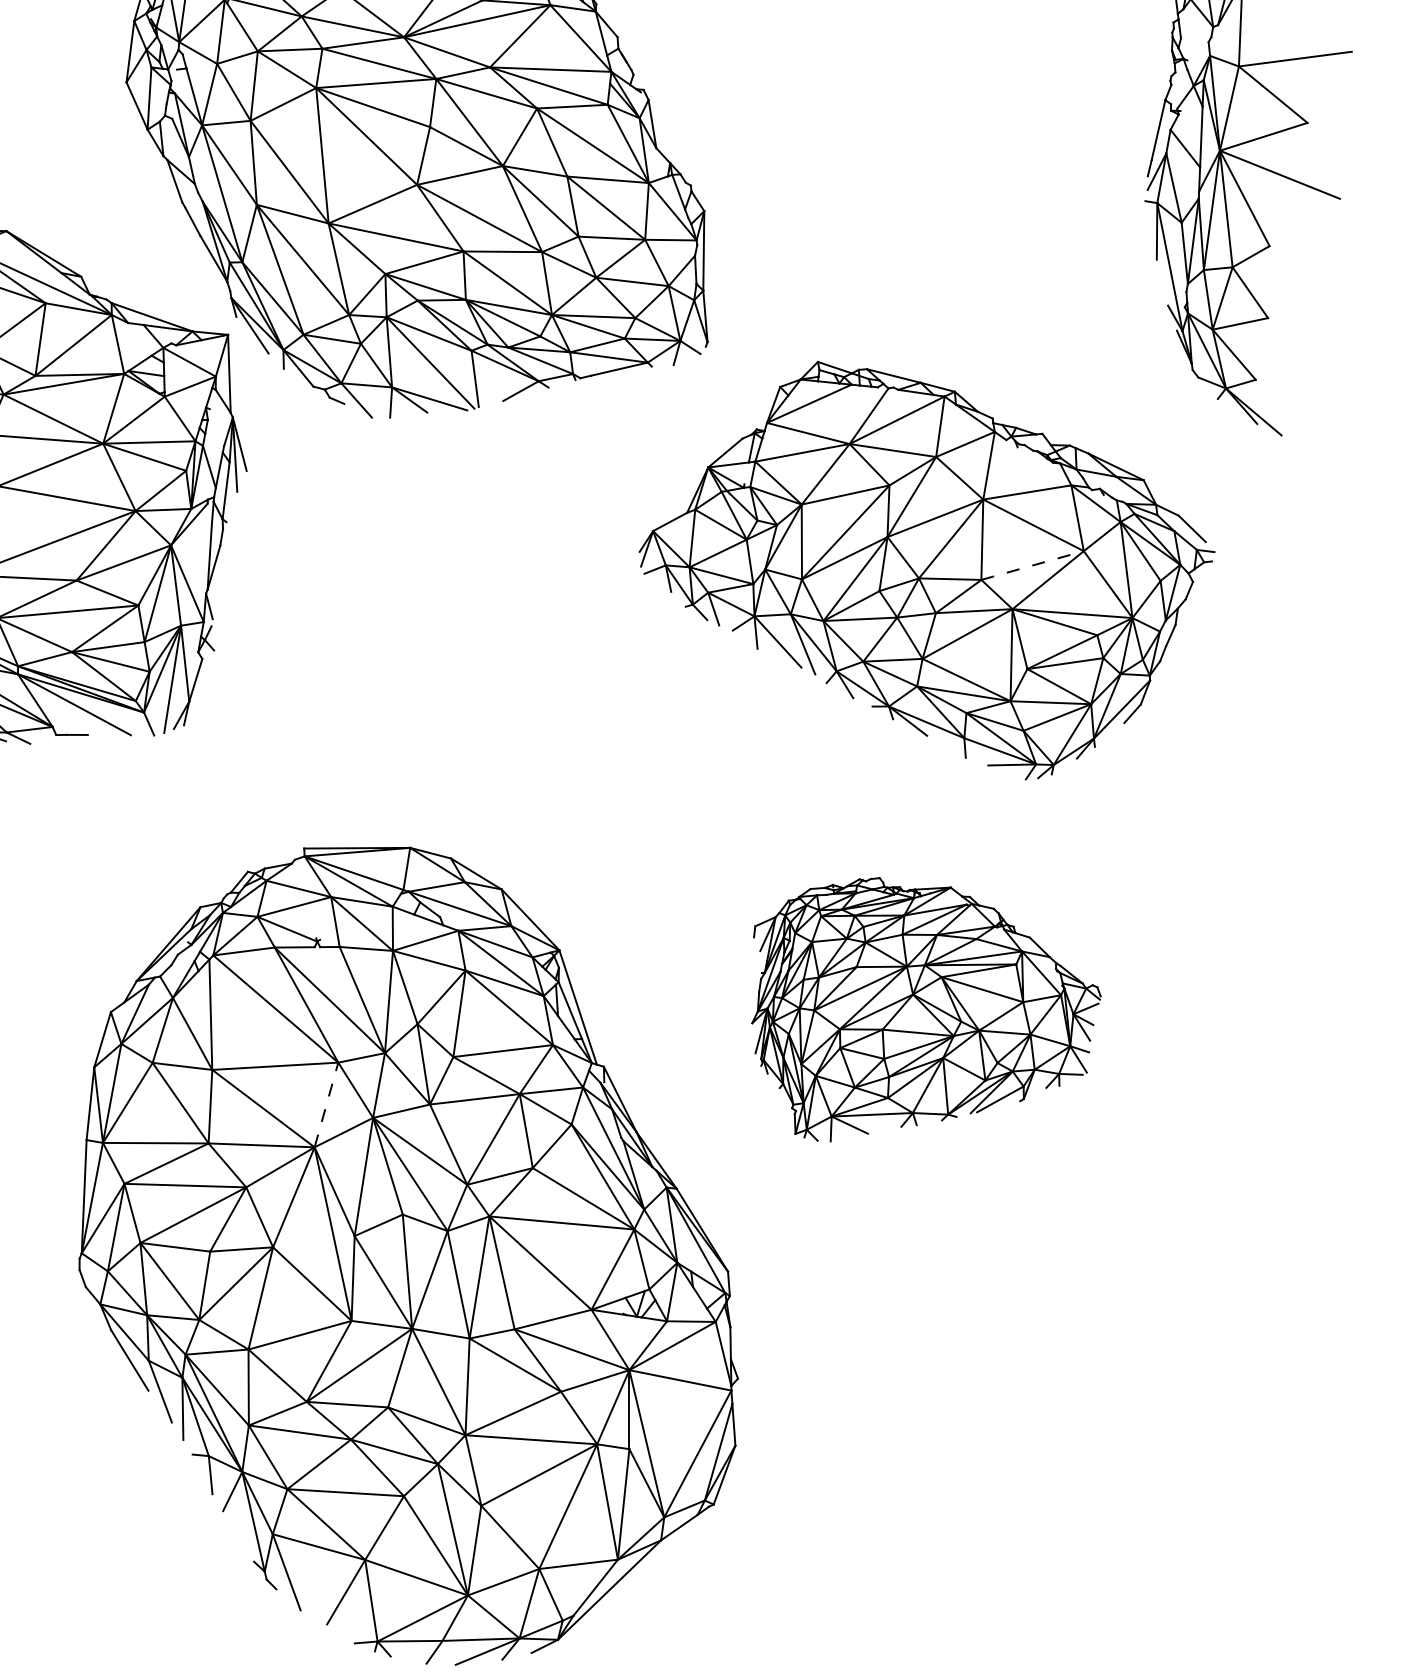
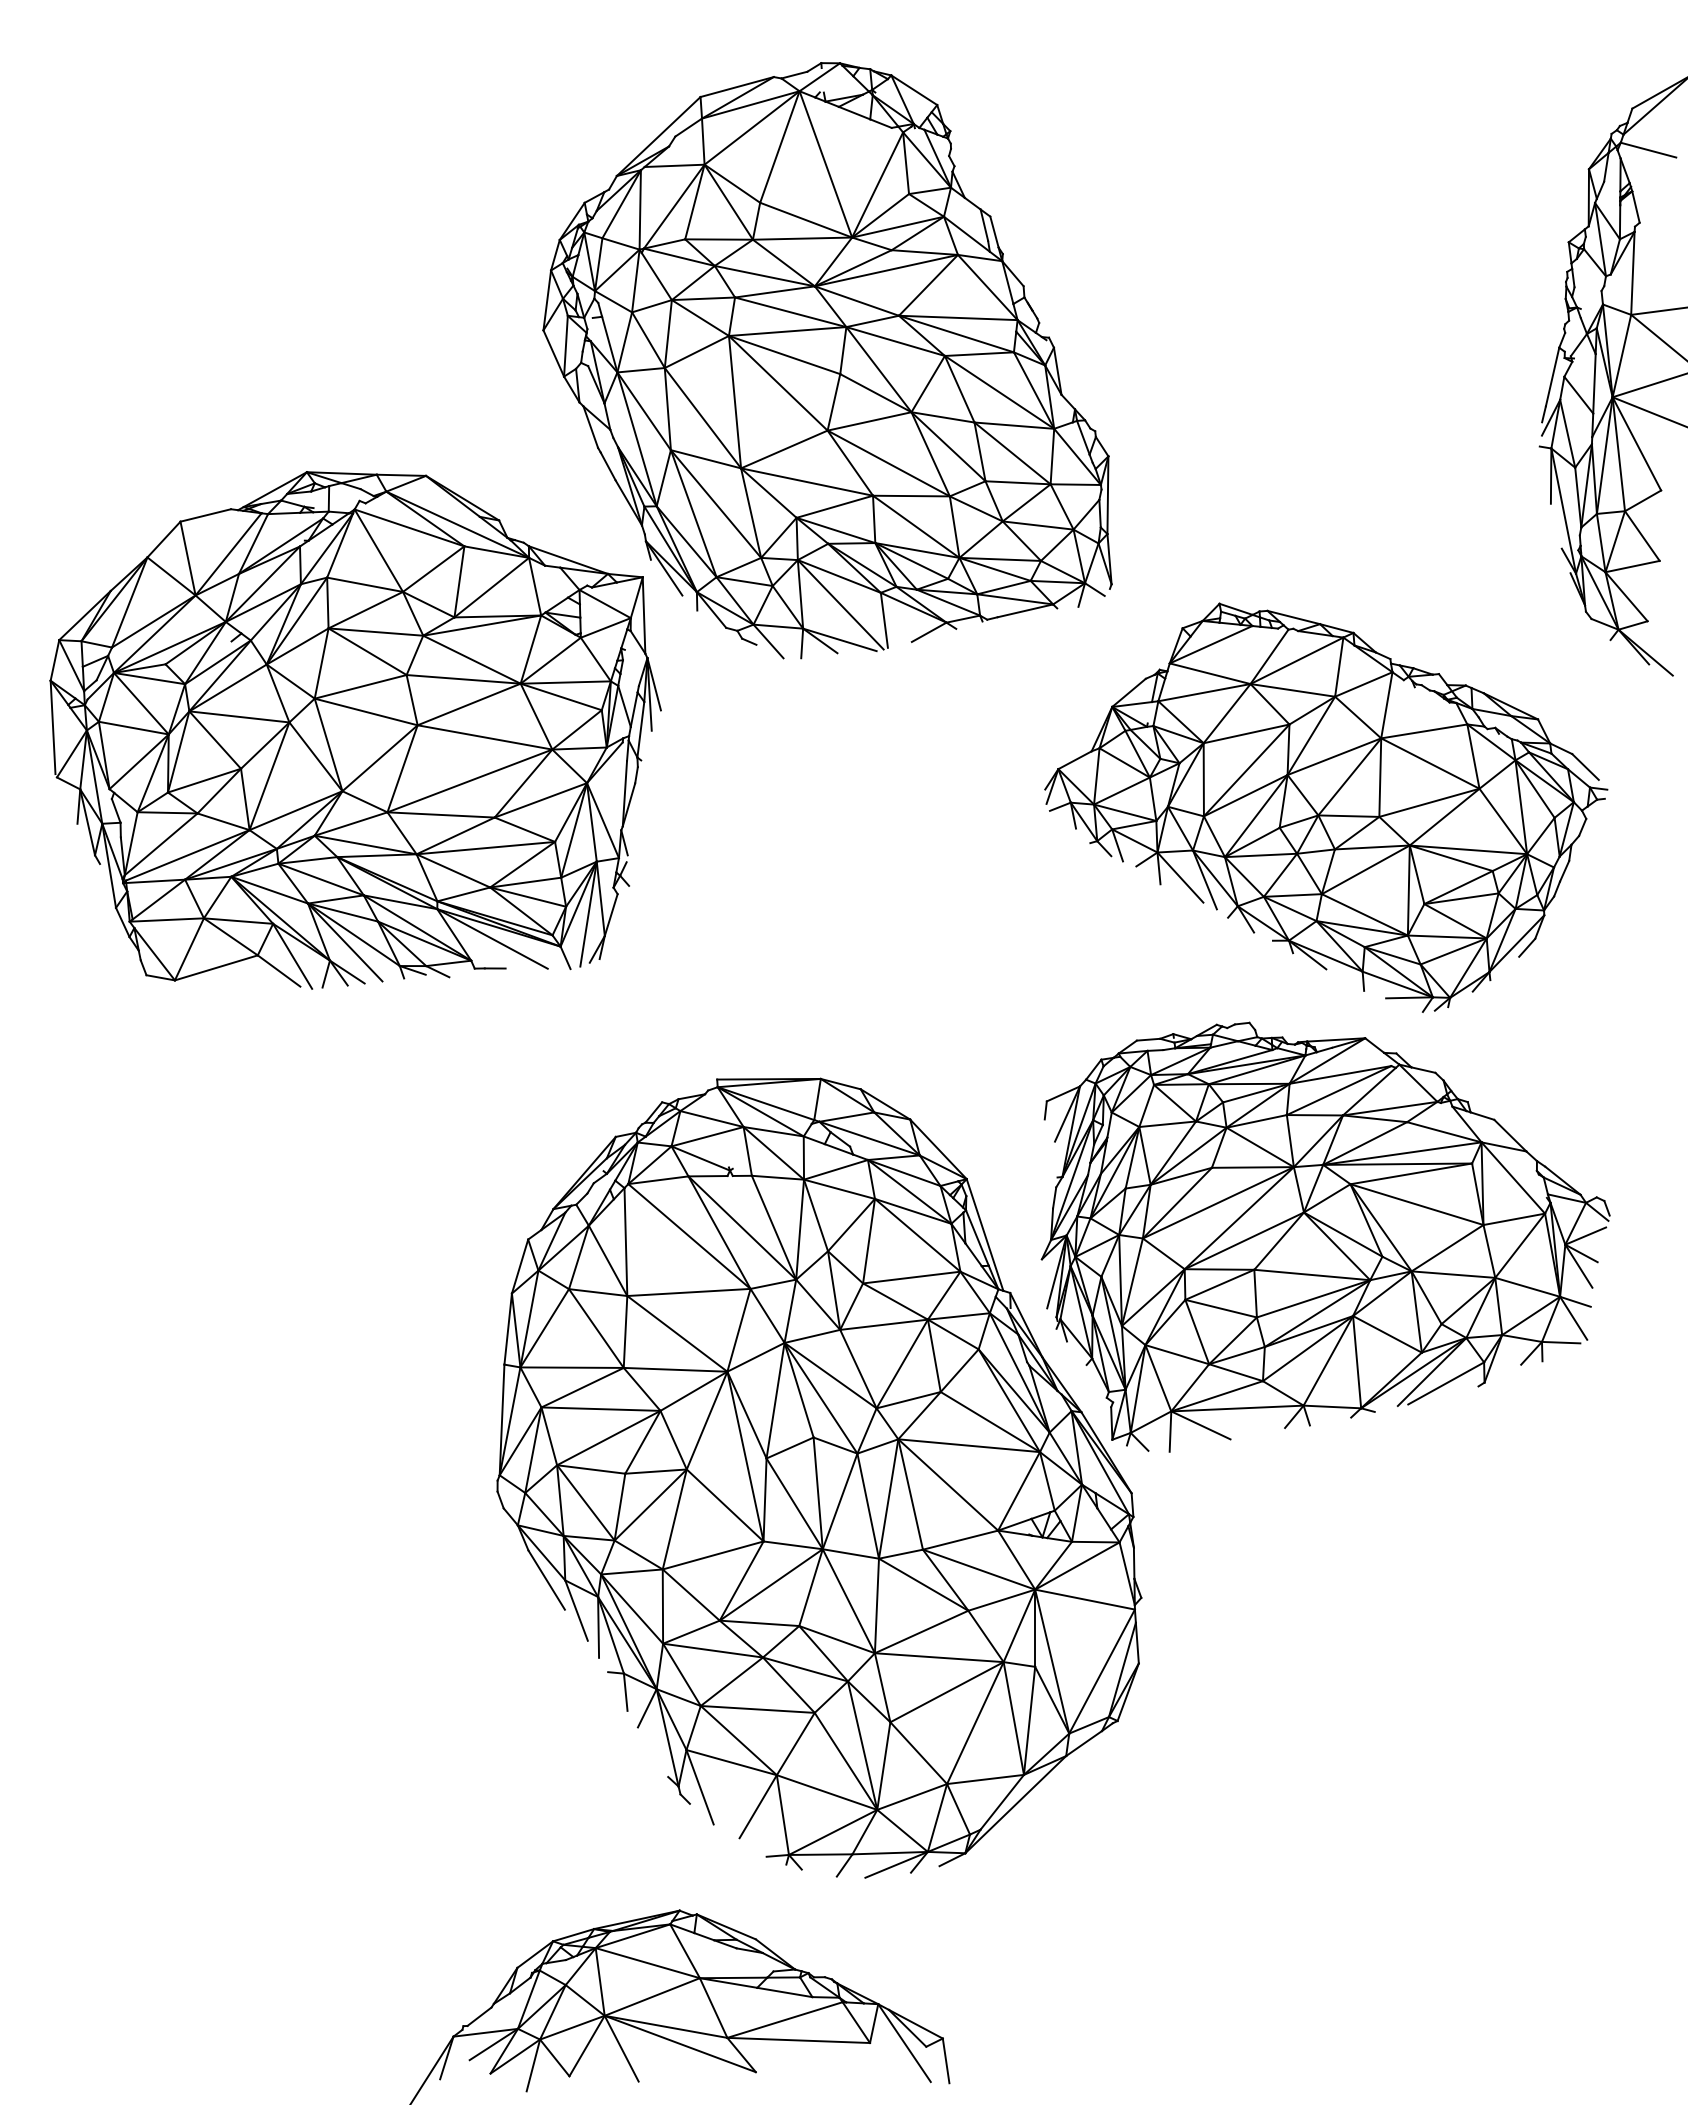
line: (1032, 565) -> (1429, 802), dashed -> solid
part: (926, 1009) -> (1325, 1236), size x1.67
line: (325, 1105) -> (738, 1330), dashed -> solid

